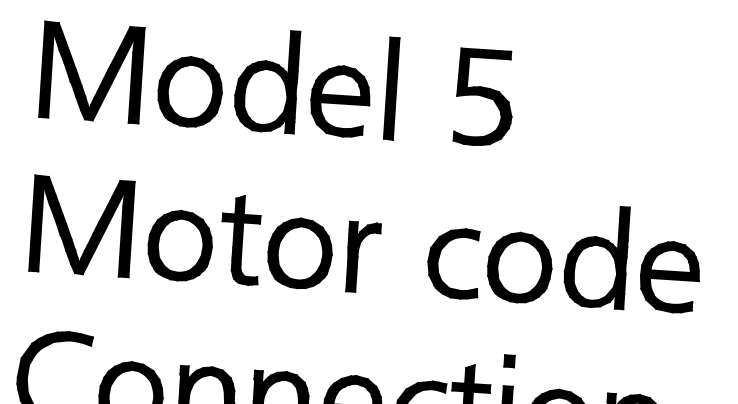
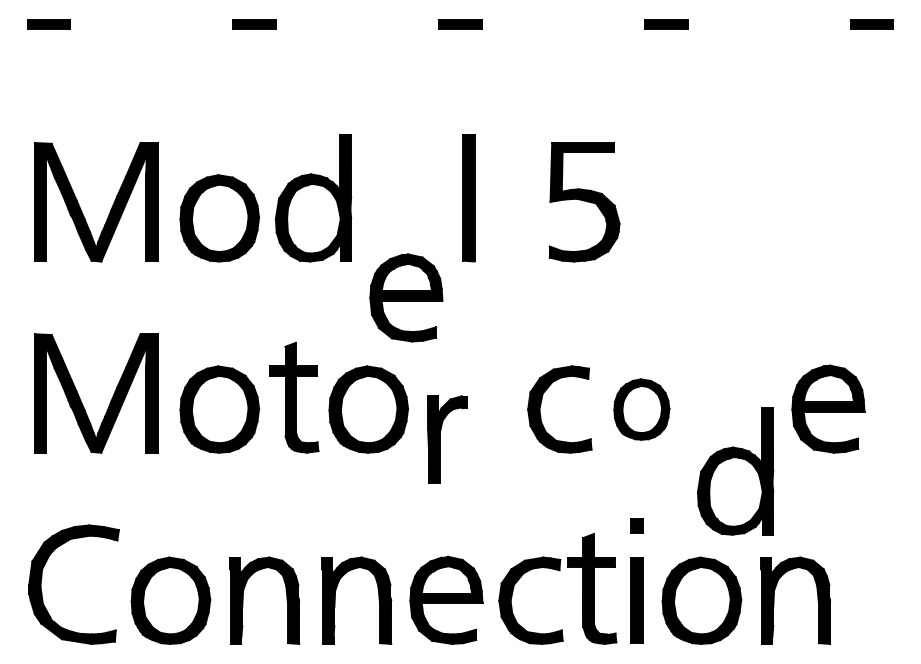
part: (340, 100) -> (406, 297), moved
part: (596, 256) -> (735, 471), moved
part: (357, 257) -> (440, 439), moved
part: (519, 267) -> (641, 409), size x0.7

